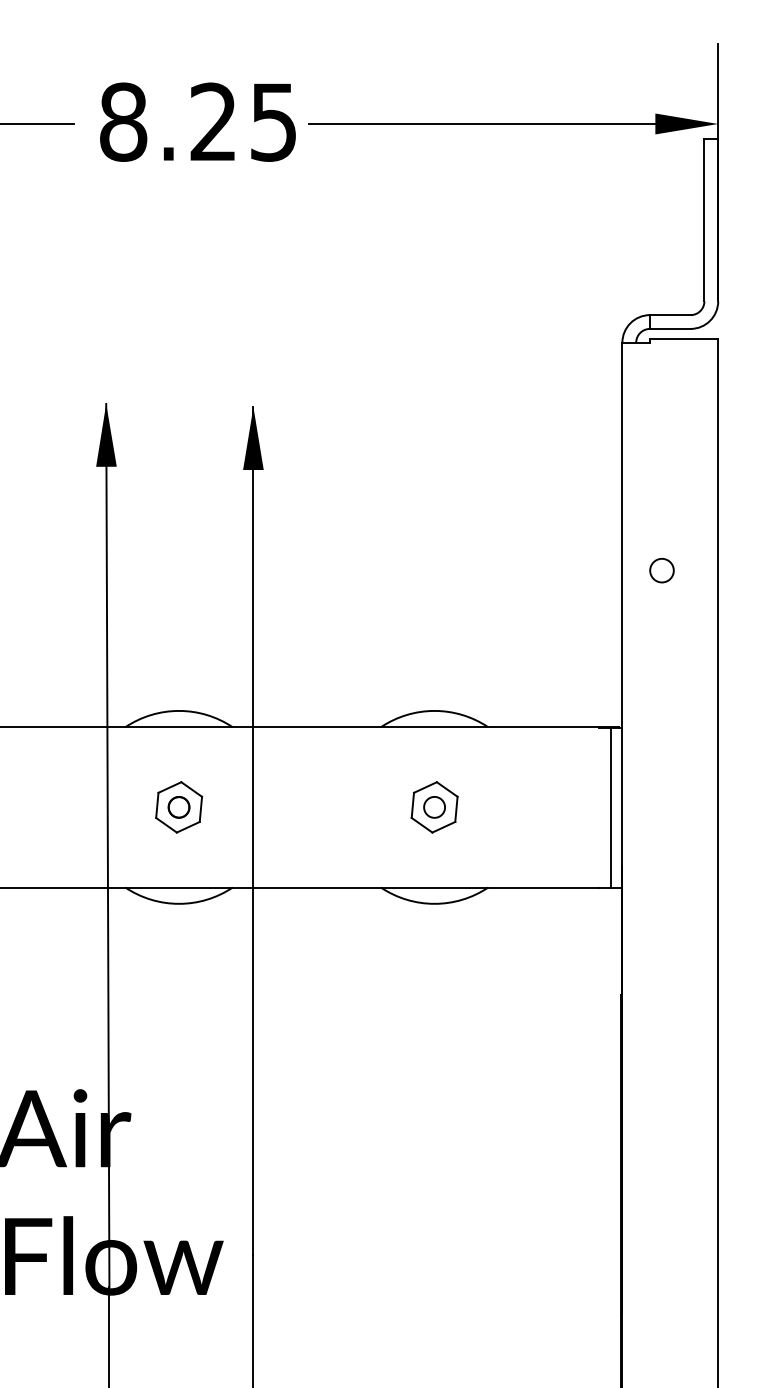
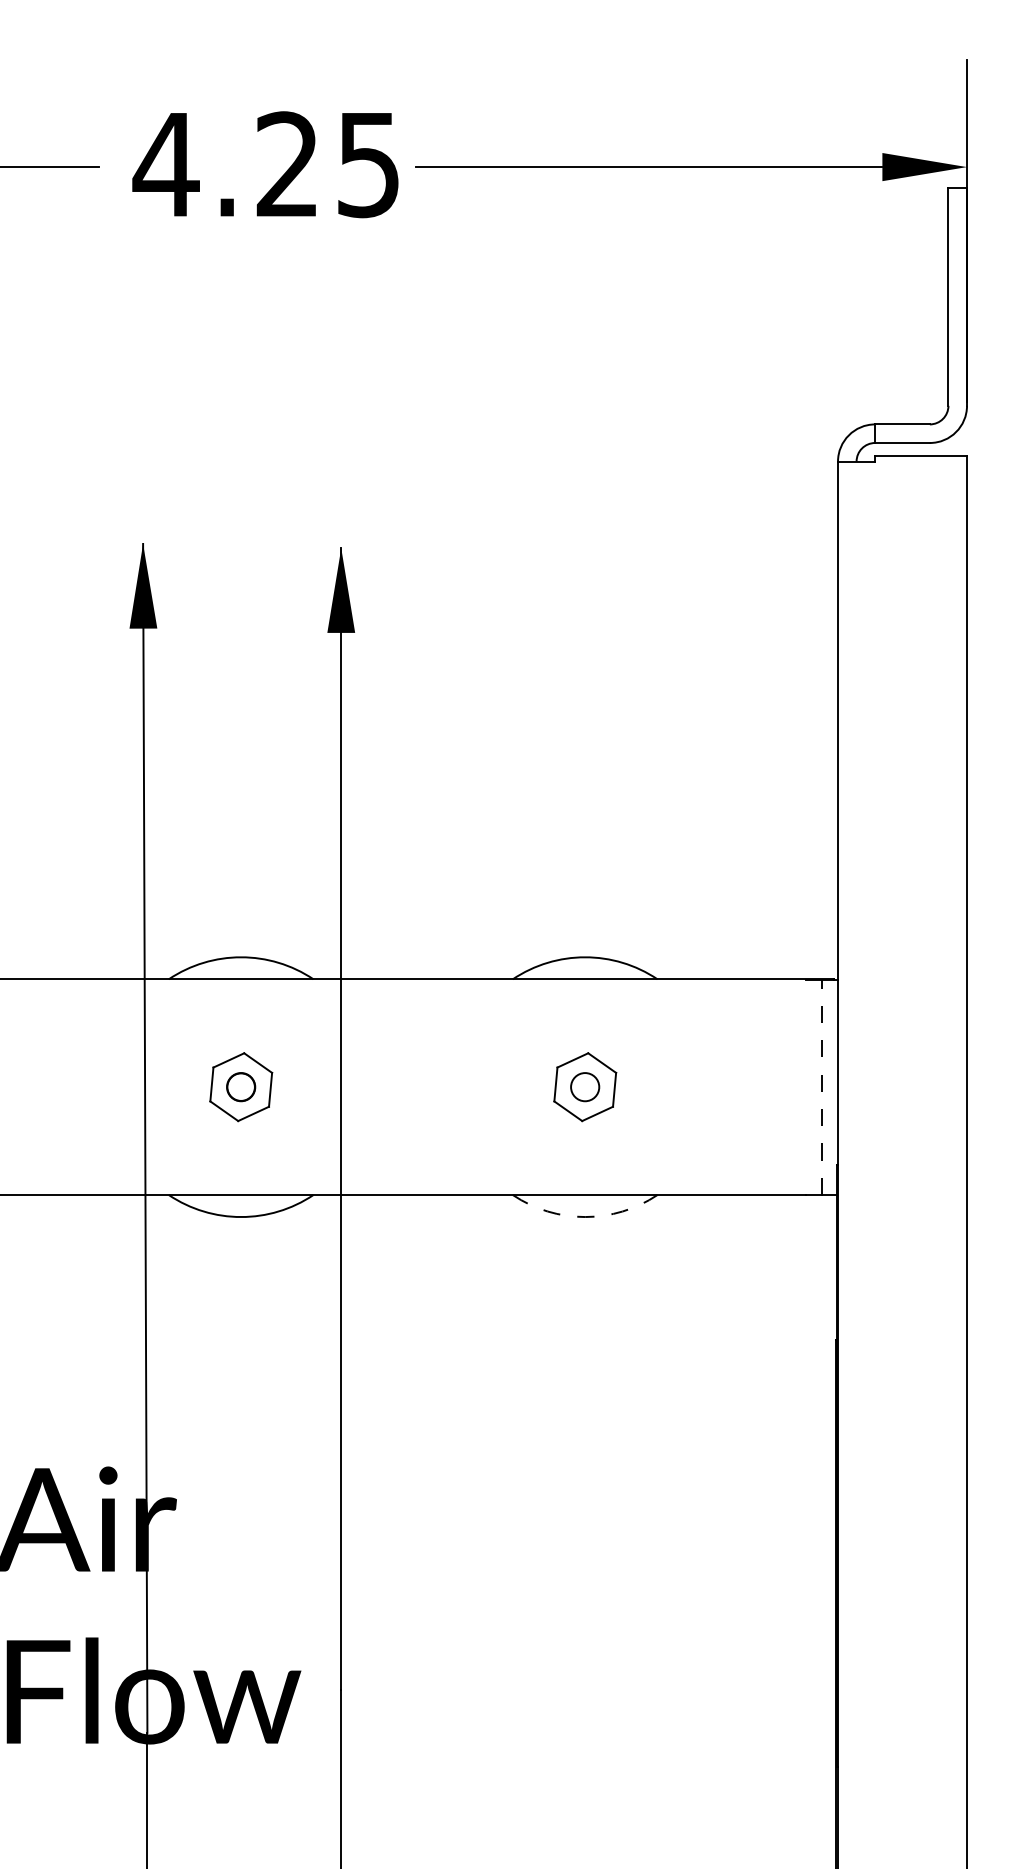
text: (123, 121) -> (166, 163), 8.25 -> 4.25
circle: (661, 570) -> (890, 768), removed
line: (610, 807) -> (821, 1087), solid -> dashed
arc: (434, 903) -> (585, 1216), solid -> dashed

